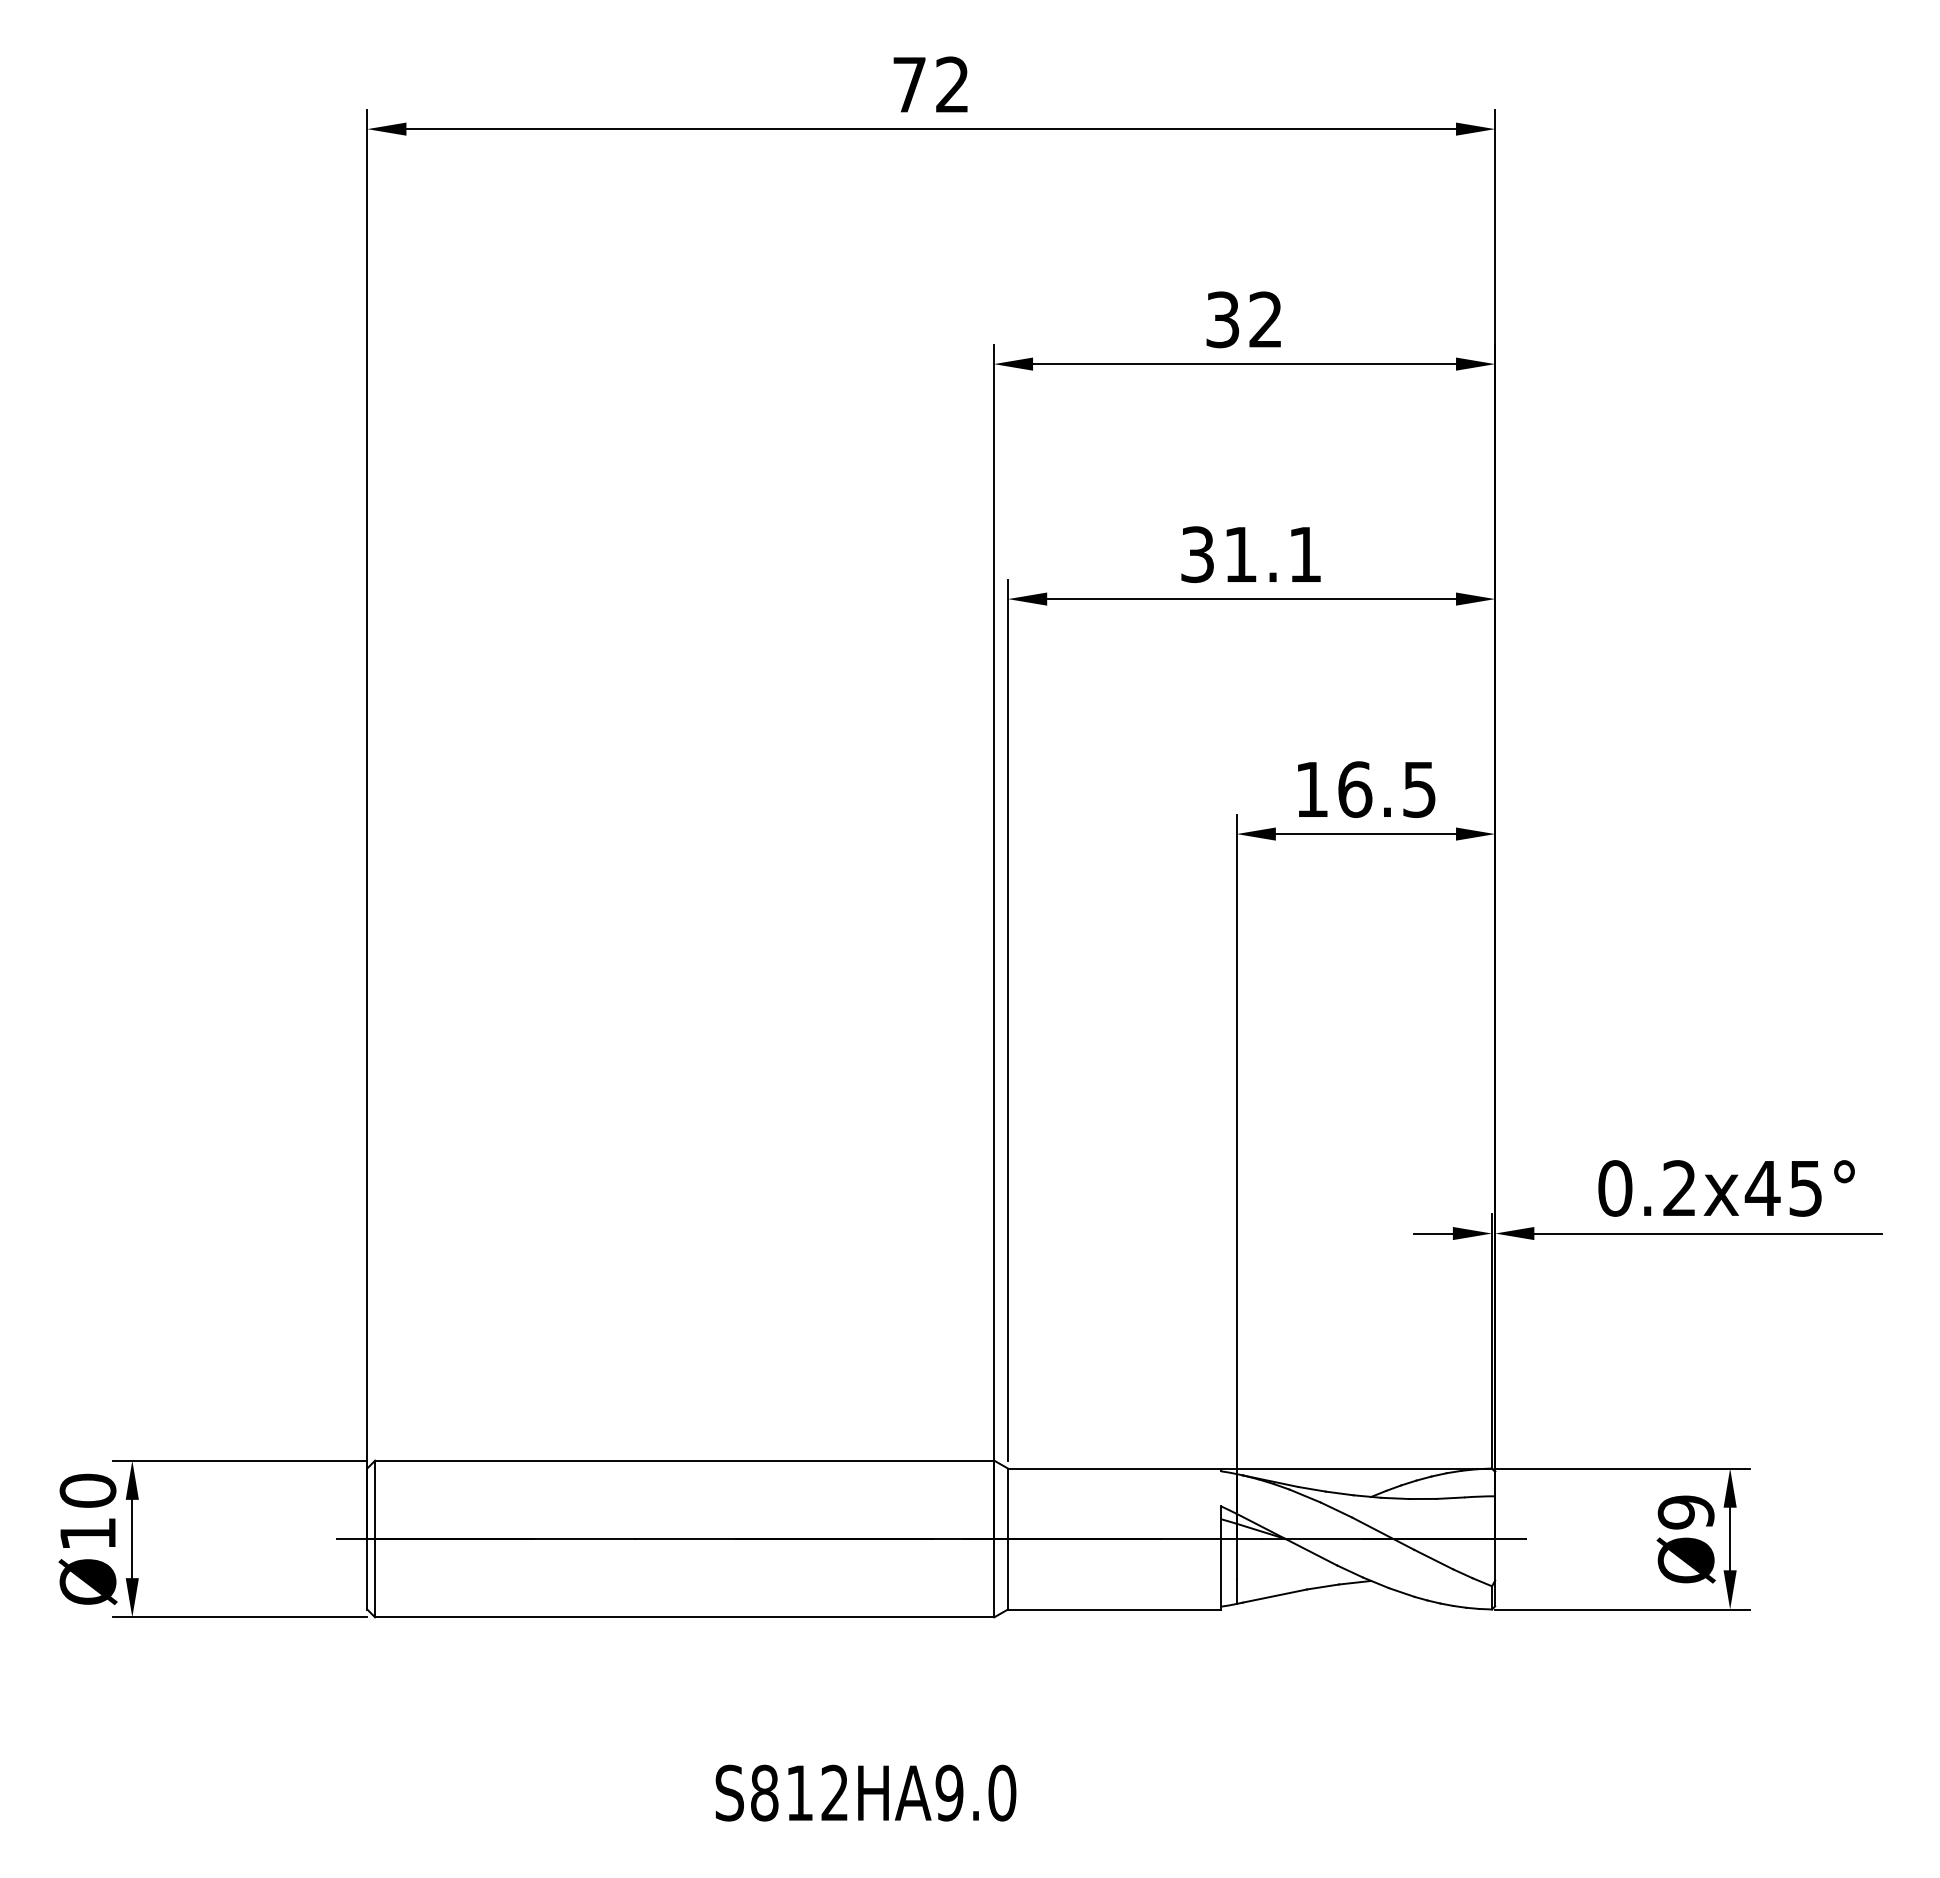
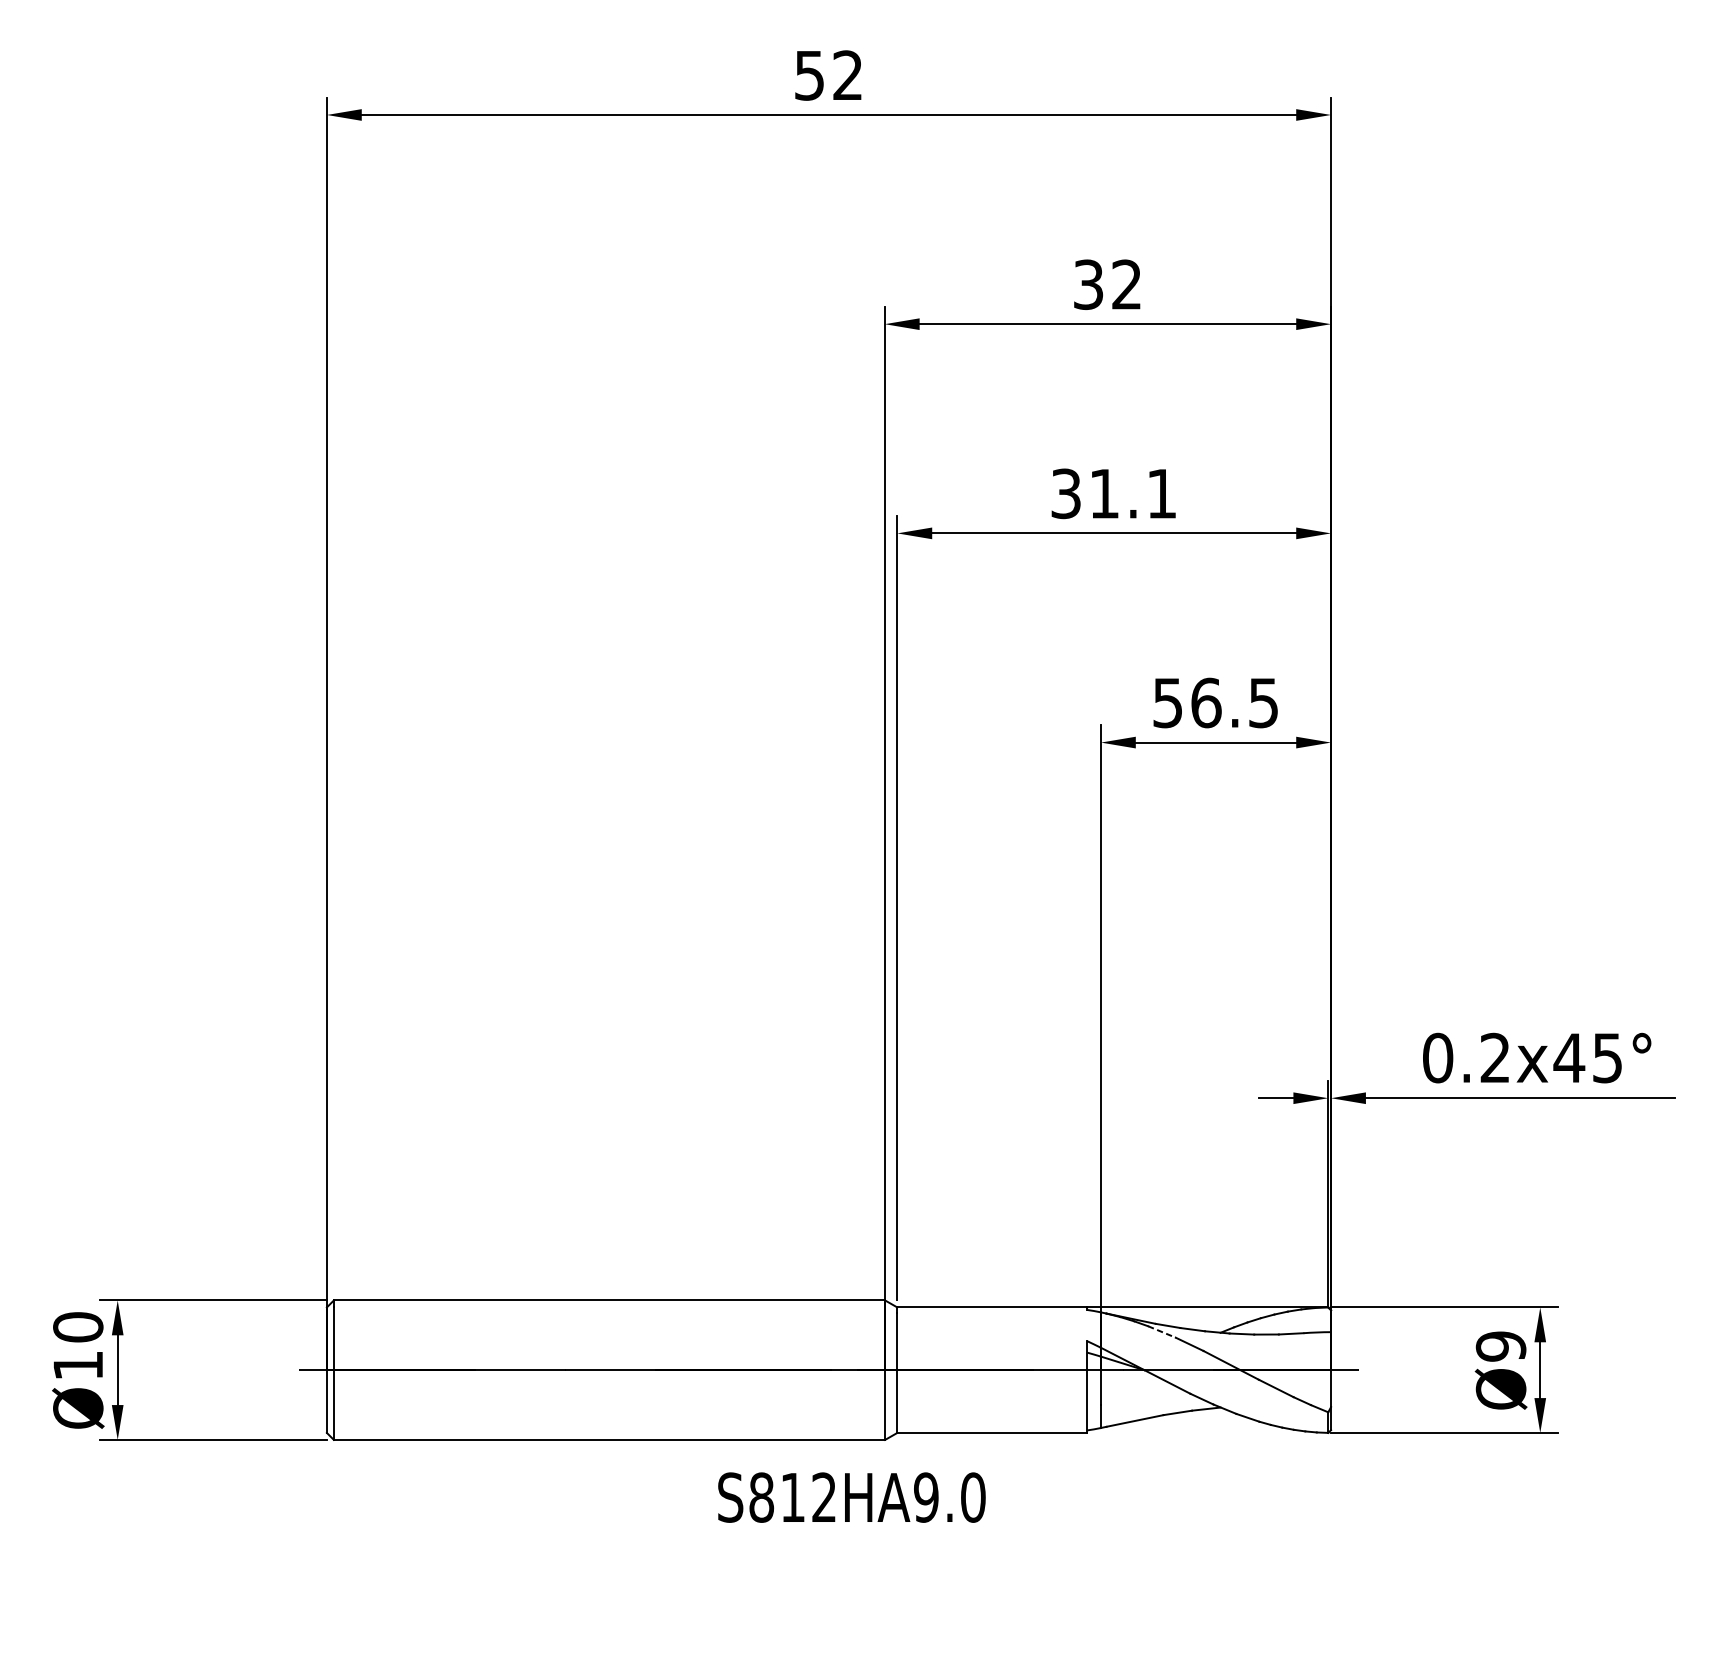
text: (909, 85) -> (809, 76), 72 -> 52
text: (1311, 790) -> (1167, 703), 16.5 -> 56.5
line: (1305, 1496) -> (1162, 1332), solid -> dashed
text: (865, 1792) -> (851, 1497), moved

